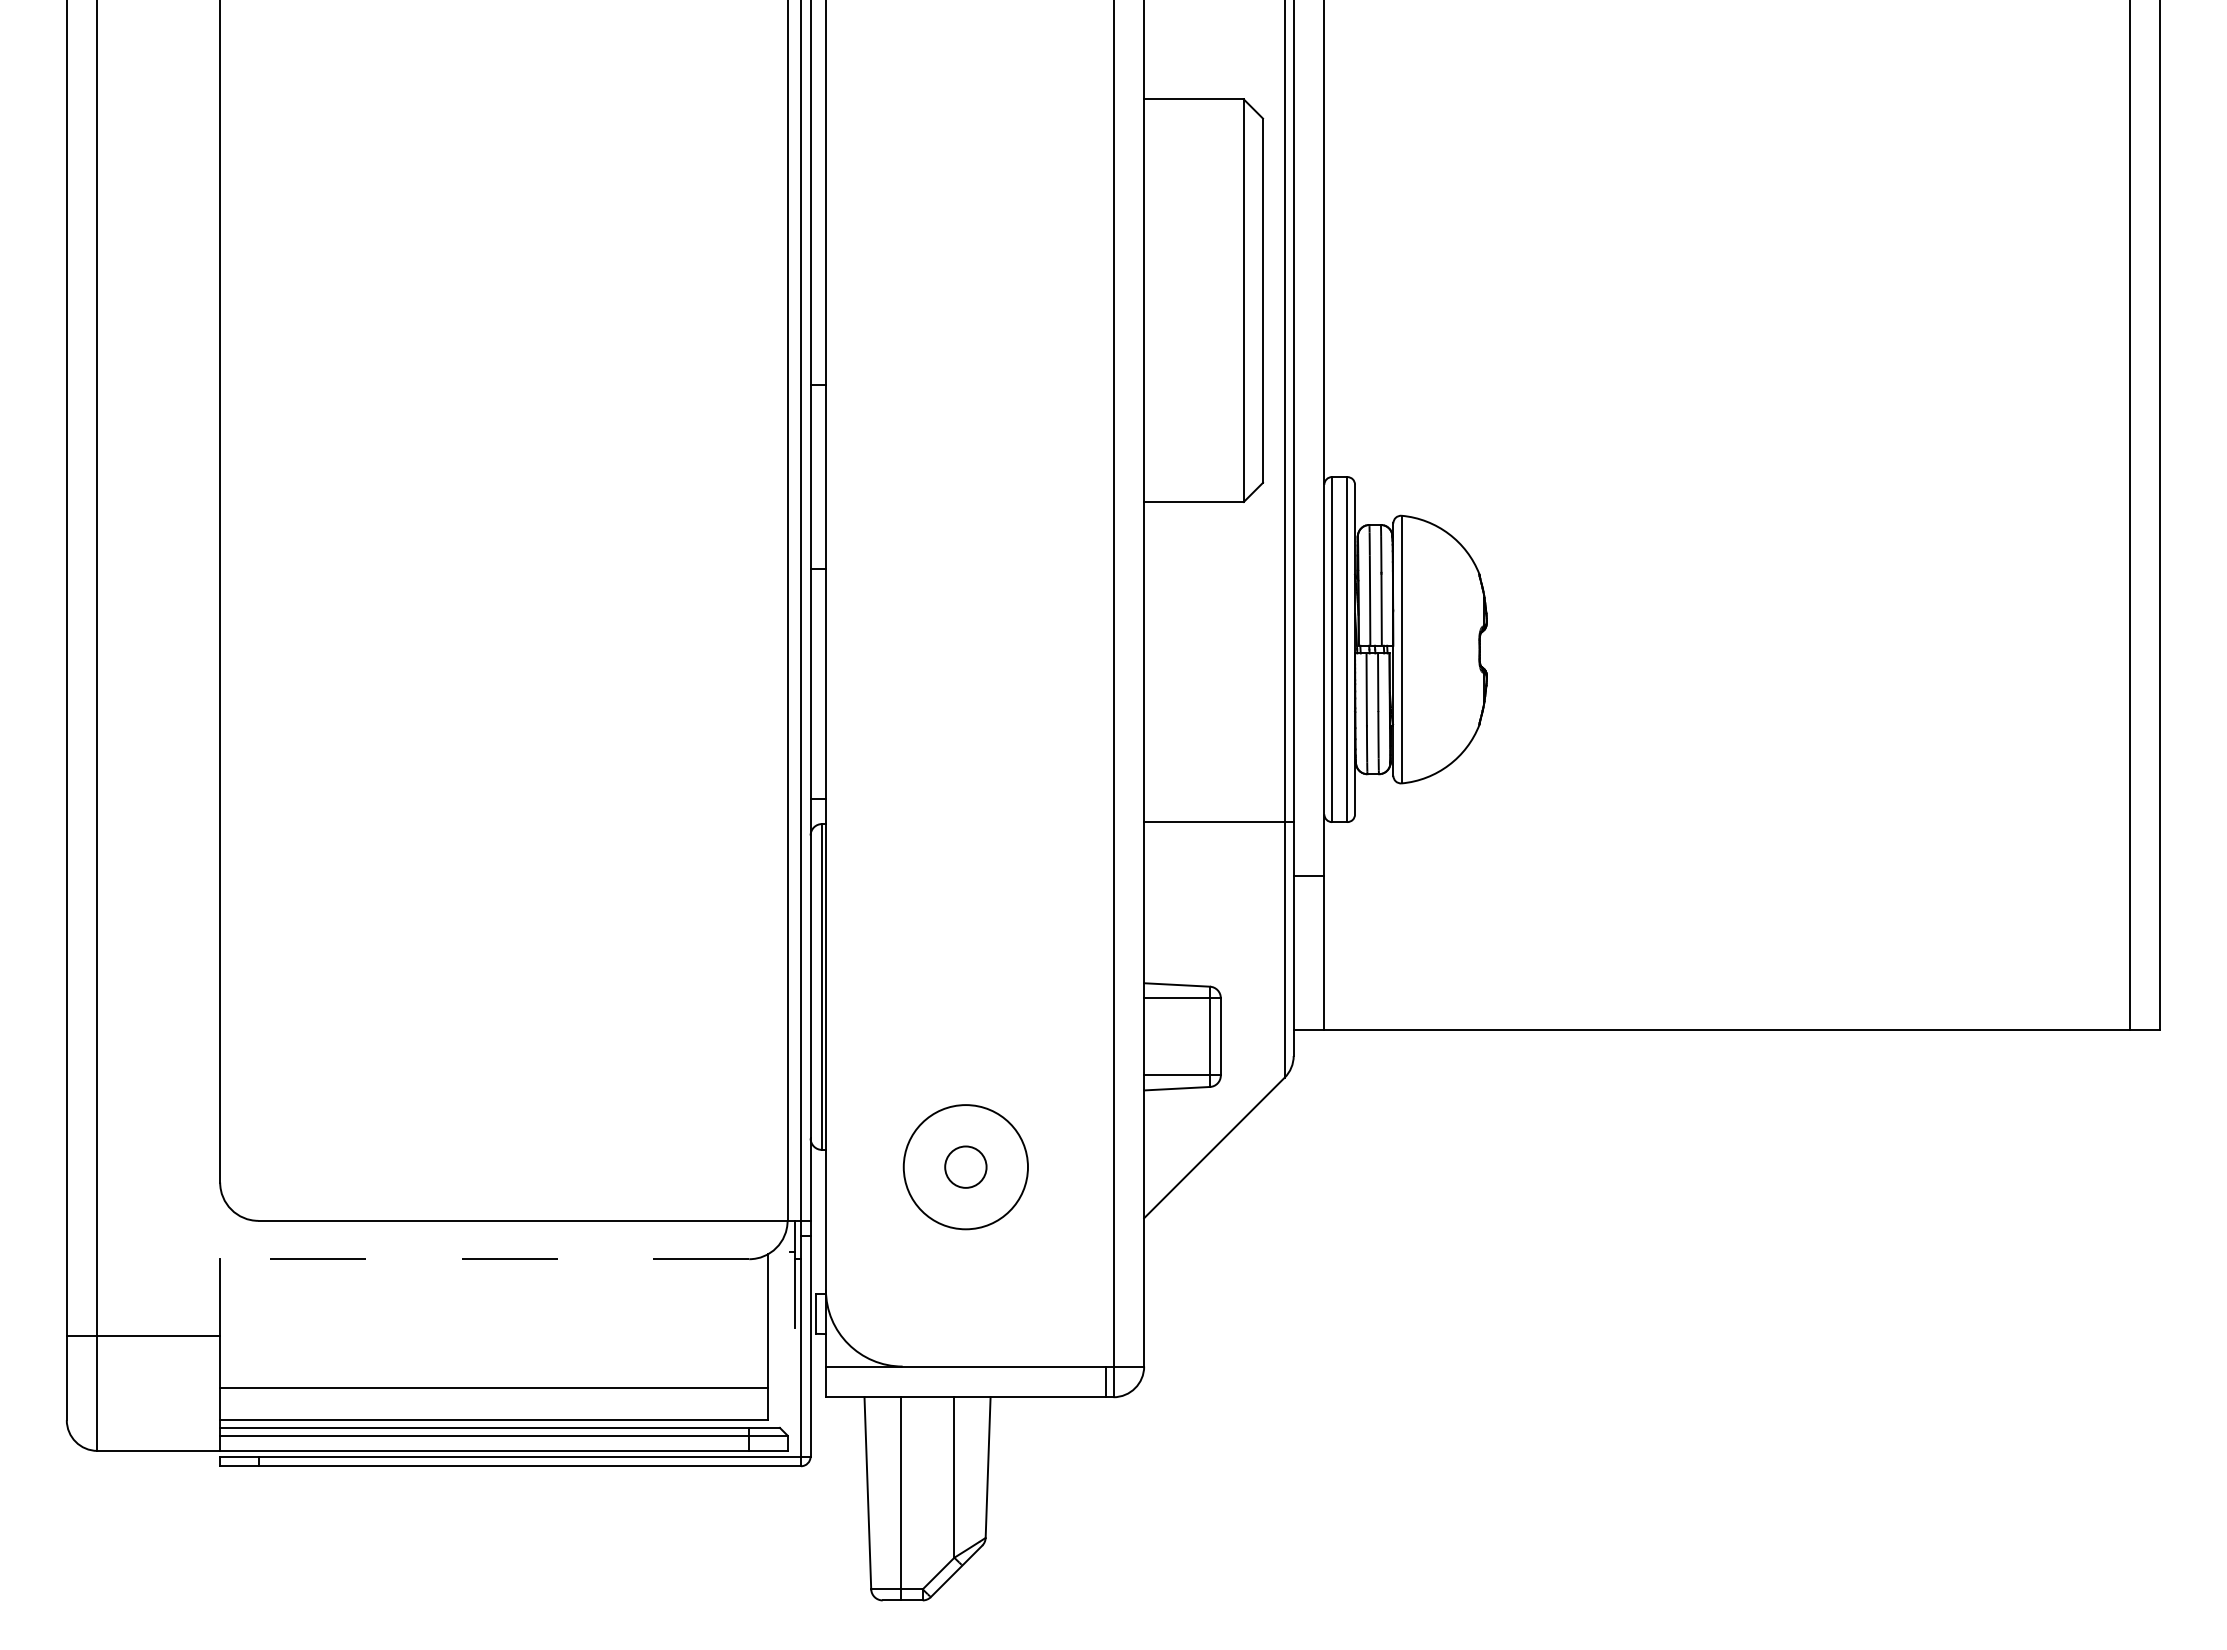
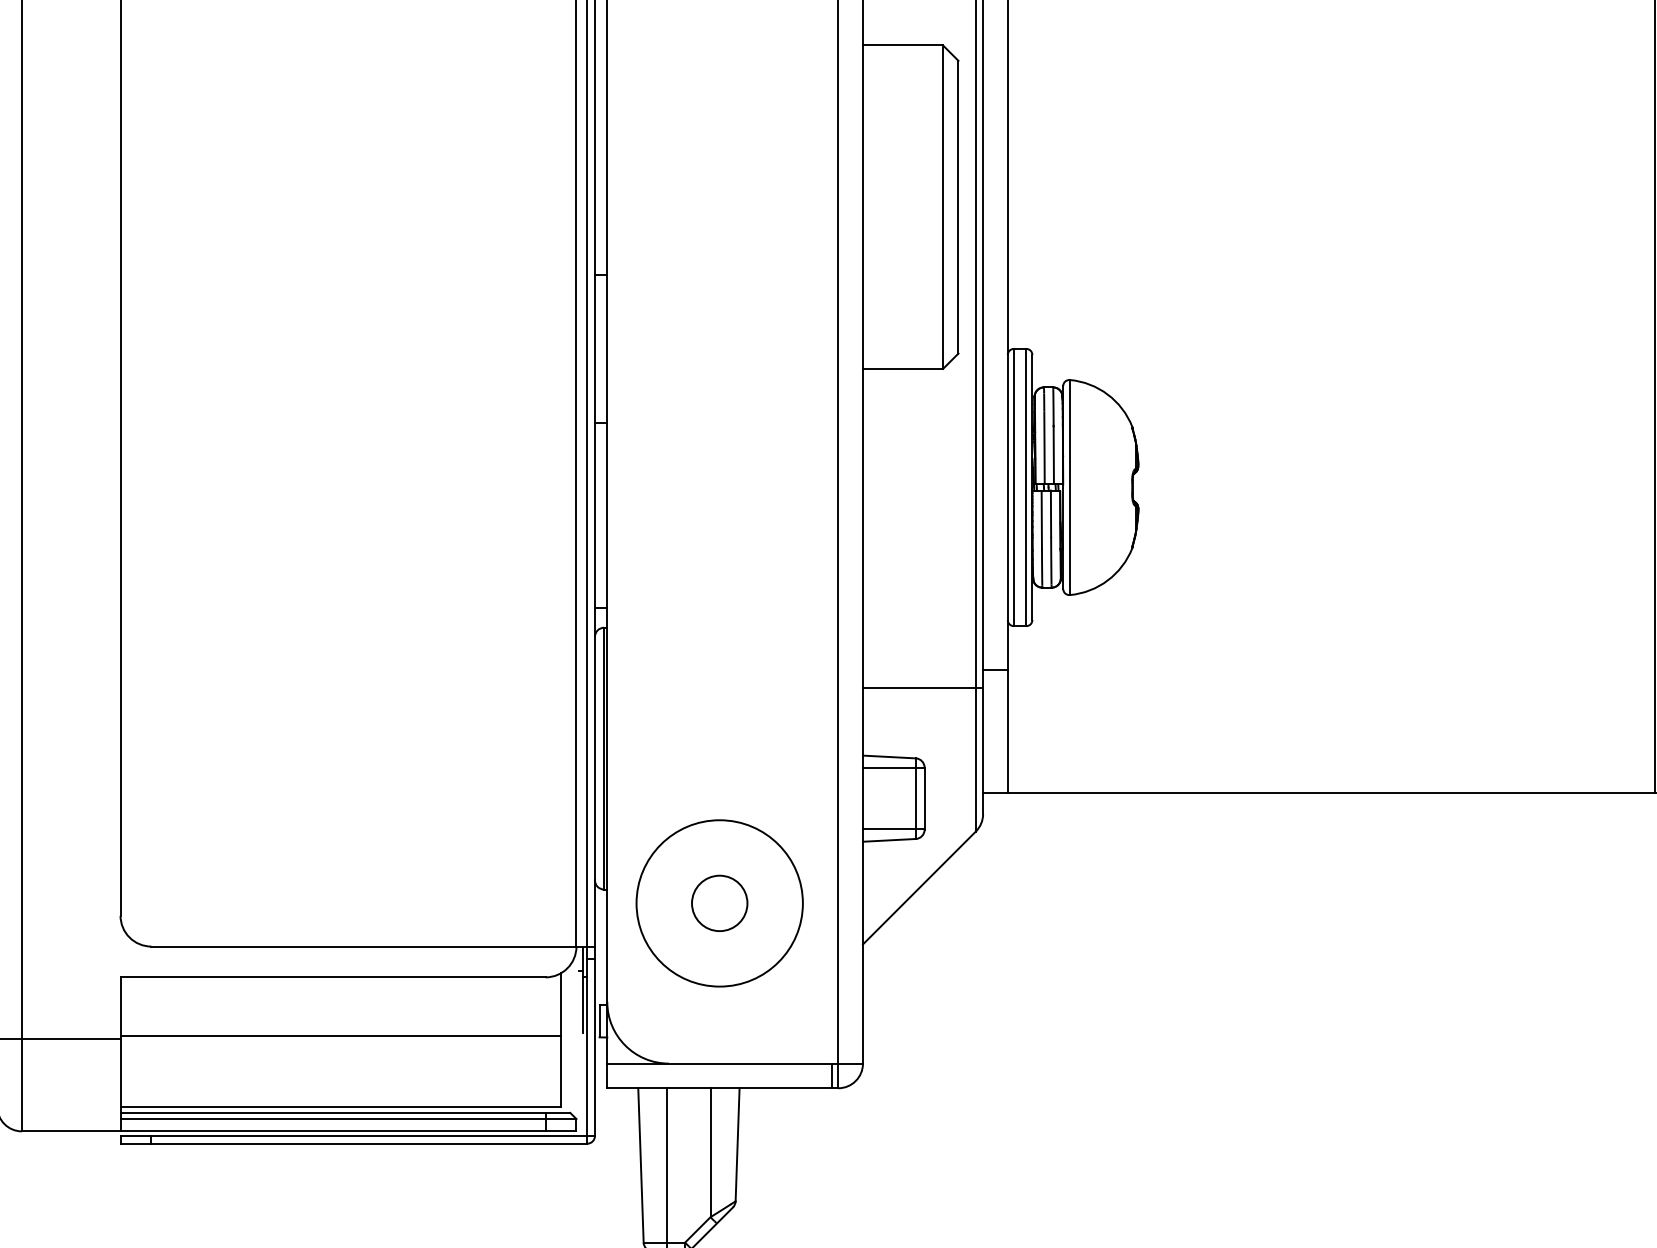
line: (1218, 821) -> (922, 687), moved
circle: (965, 1166) -> (719, 902), size x1.67
circle: (965, 1166) -> (719, 902), size x1.67
line: (484, 1259) -> (332, 977), dashed -> solid
line: (494, 1388) -> (340, 1036), moved

